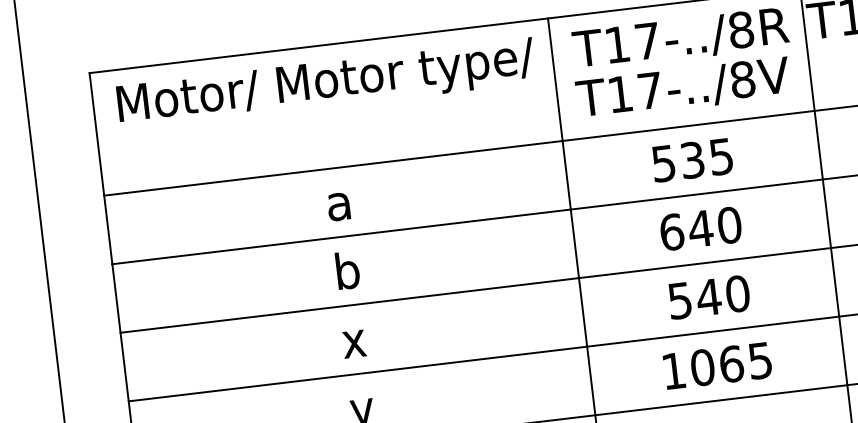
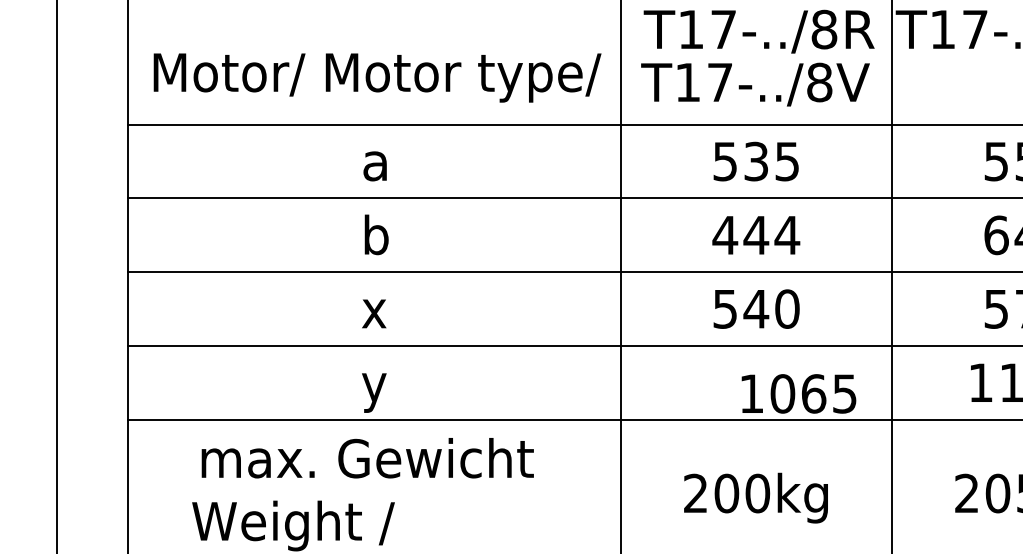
text: (326, 84) -> (377, 77), moved
text: (700, 228) -> (756, 235), 640 -> 444
text: (717, 365) -> (798, 393), moved

